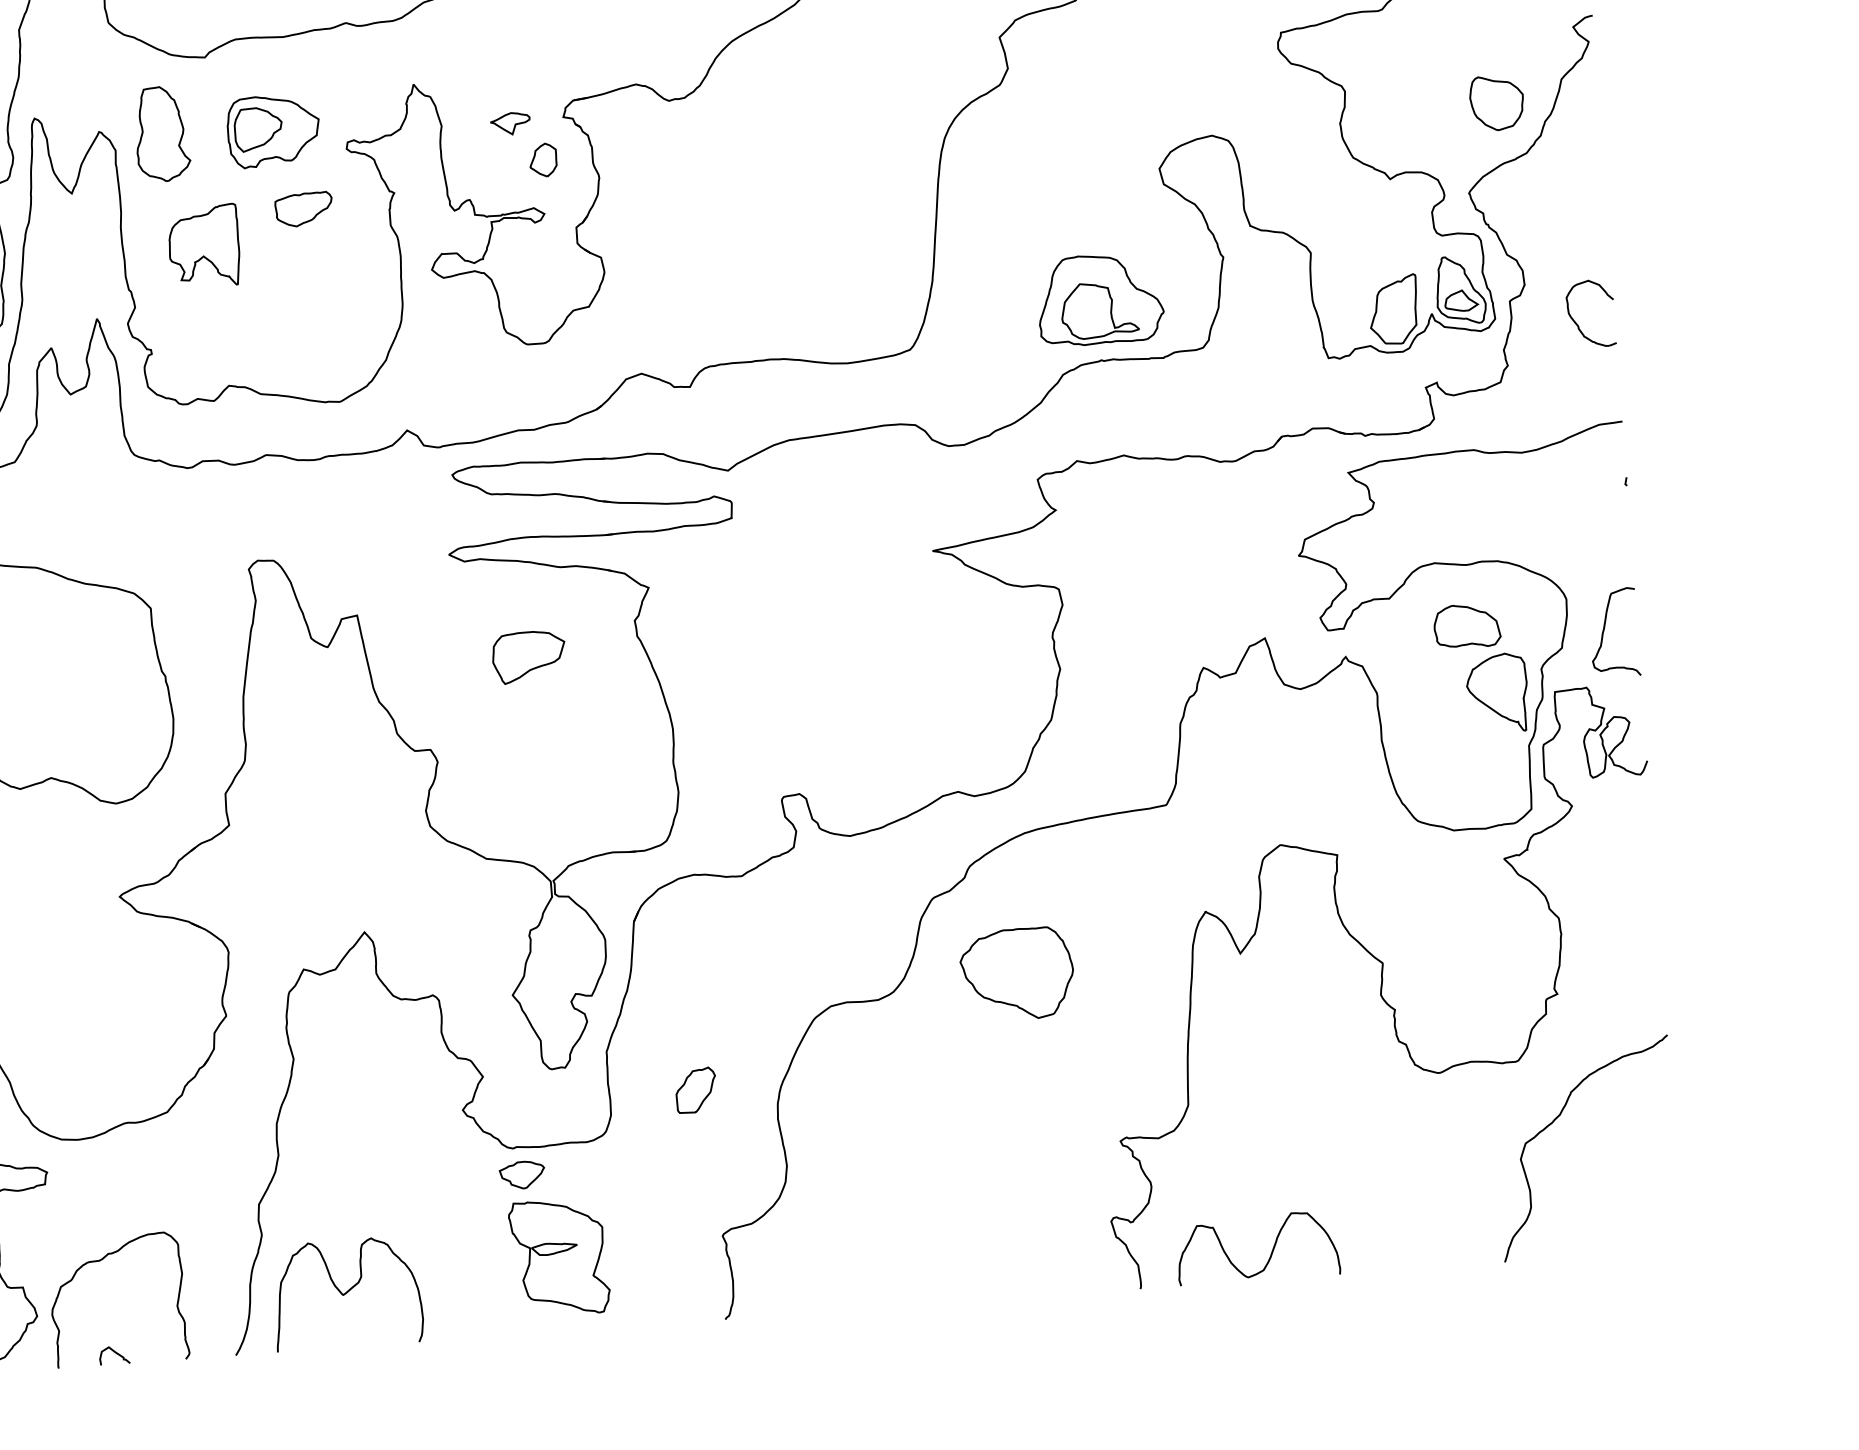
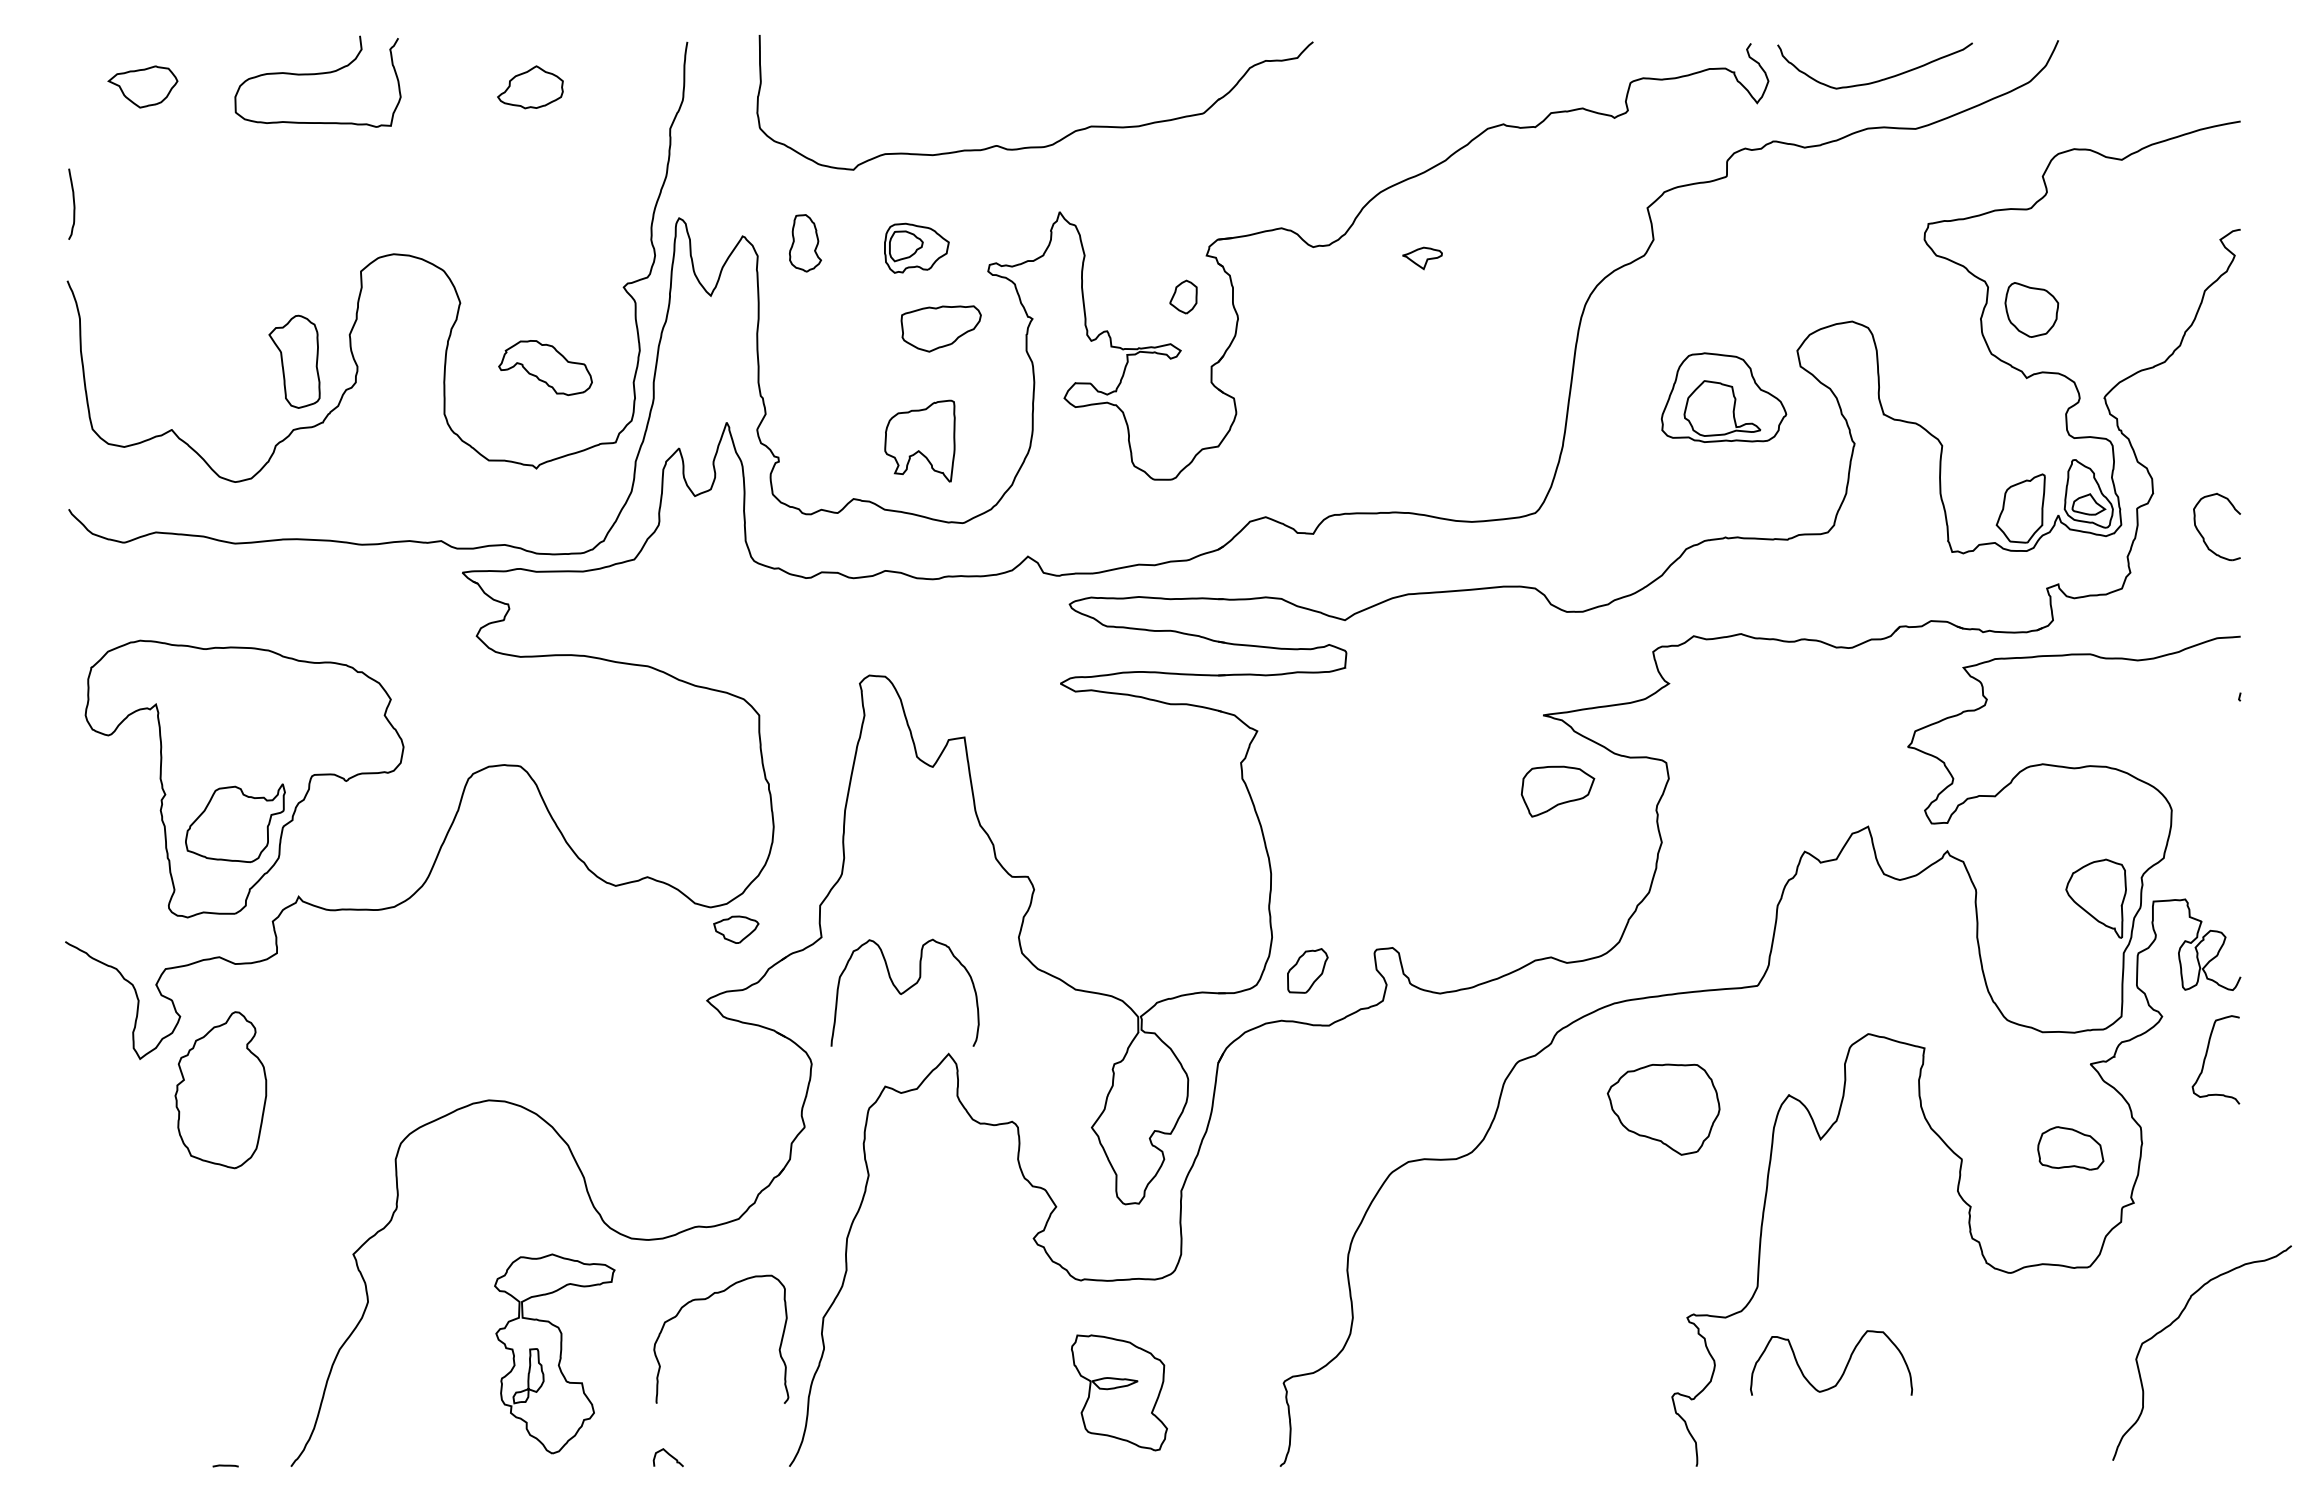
part: (1496, 102) -> (2031, 309), moved
part: (510, 123) -> (1422, 258), moved
part: (273, 131) -> (916, 248), size x0.7
part: (162, 134) -> (805, 243), size x0.6
part: (304, 209) -> (941, 328), size x1.4
part: (203, 245) -> (919, 440), moved
part: (1100, 299) -> (1724, 397), moved
part: (1466, 626) -> (2070, 1148), moved
curve: (1604, 631) -> (2206, 1057), moved
part: (528, 657) -> (1557, 791), moved
part: (1017, 974) -> (1663, 1109), moved
part: (695, 1089) -> (1307, 970), moved
curve: (1556, 1120) -> (2174, 1322), moved
part: (522, 1174) -> (736, 929), moved
curve: (1271, 1252) -> (1844, 1368), moved
curve: (101, 1260) -> (707, 1299), moved
curve: (346, 1293) -> (904, 992), moved

